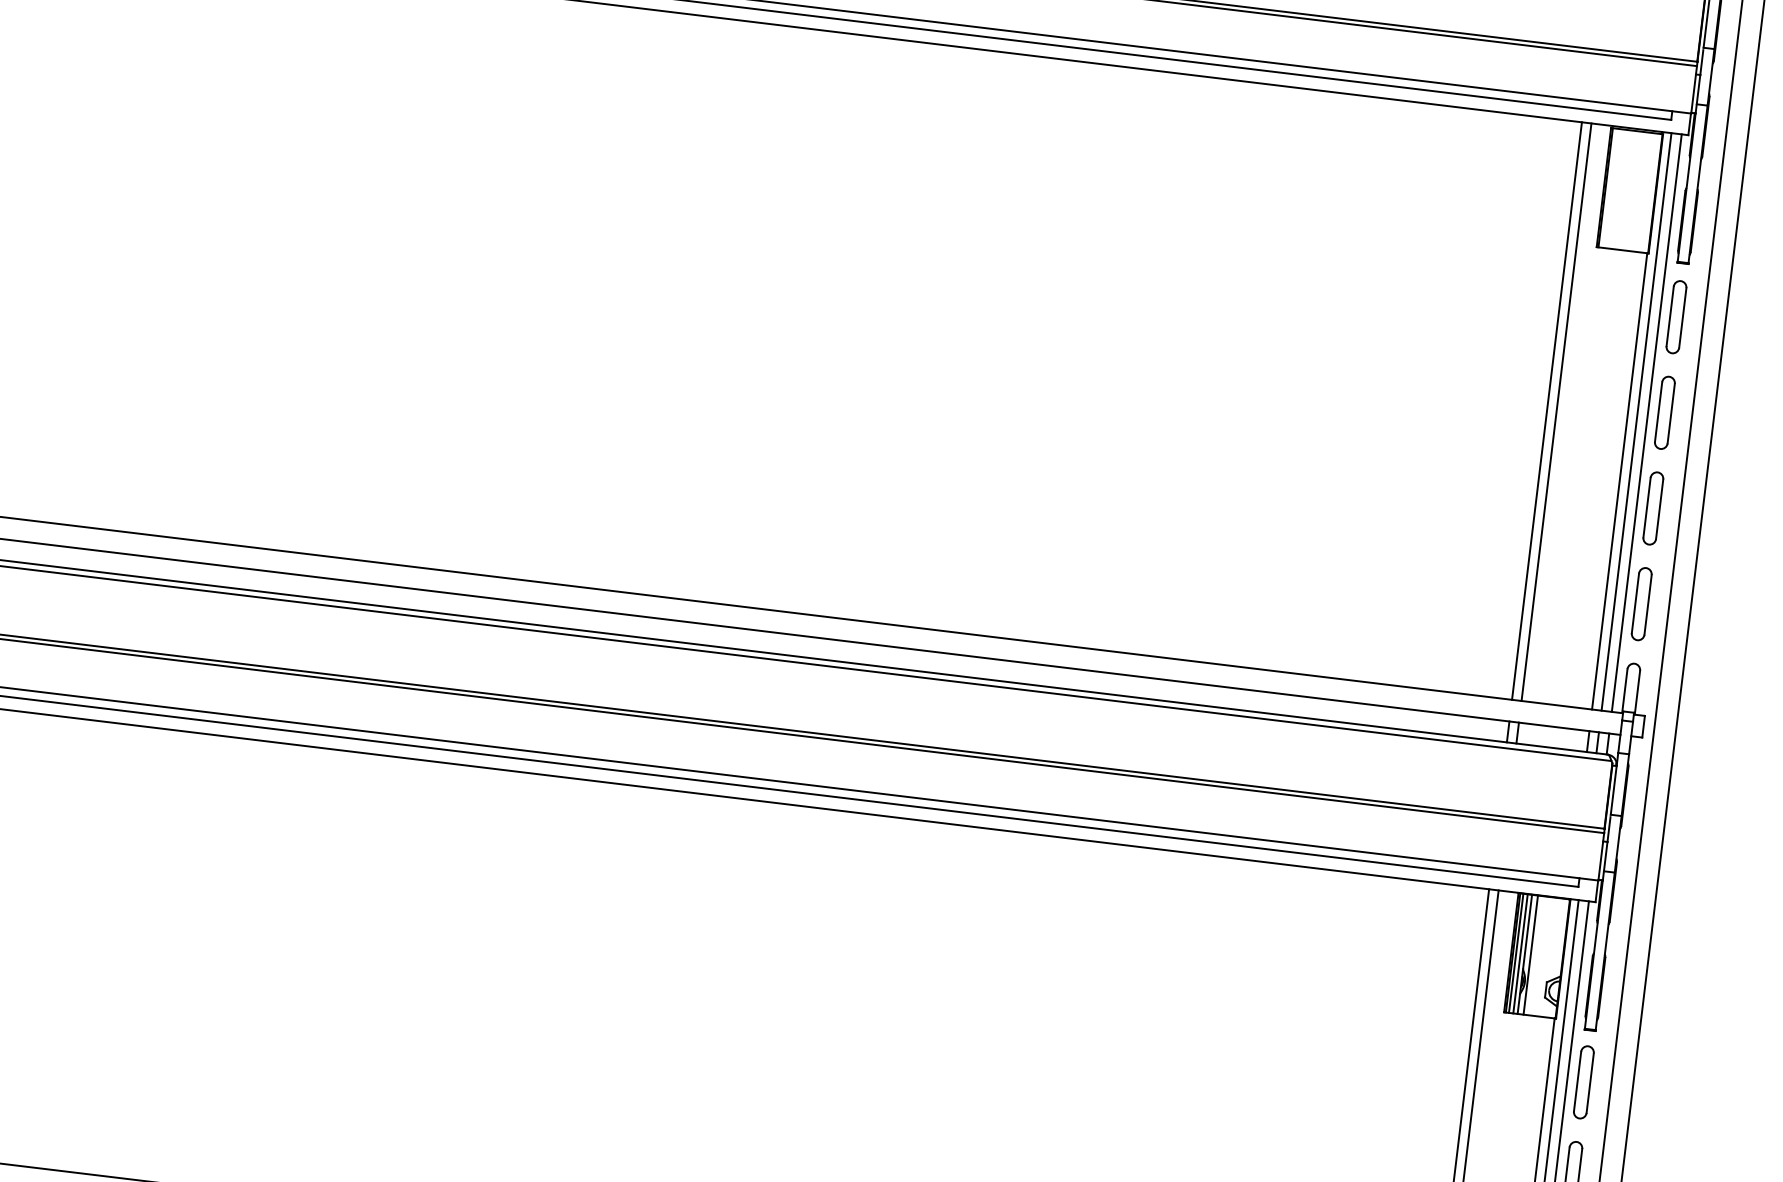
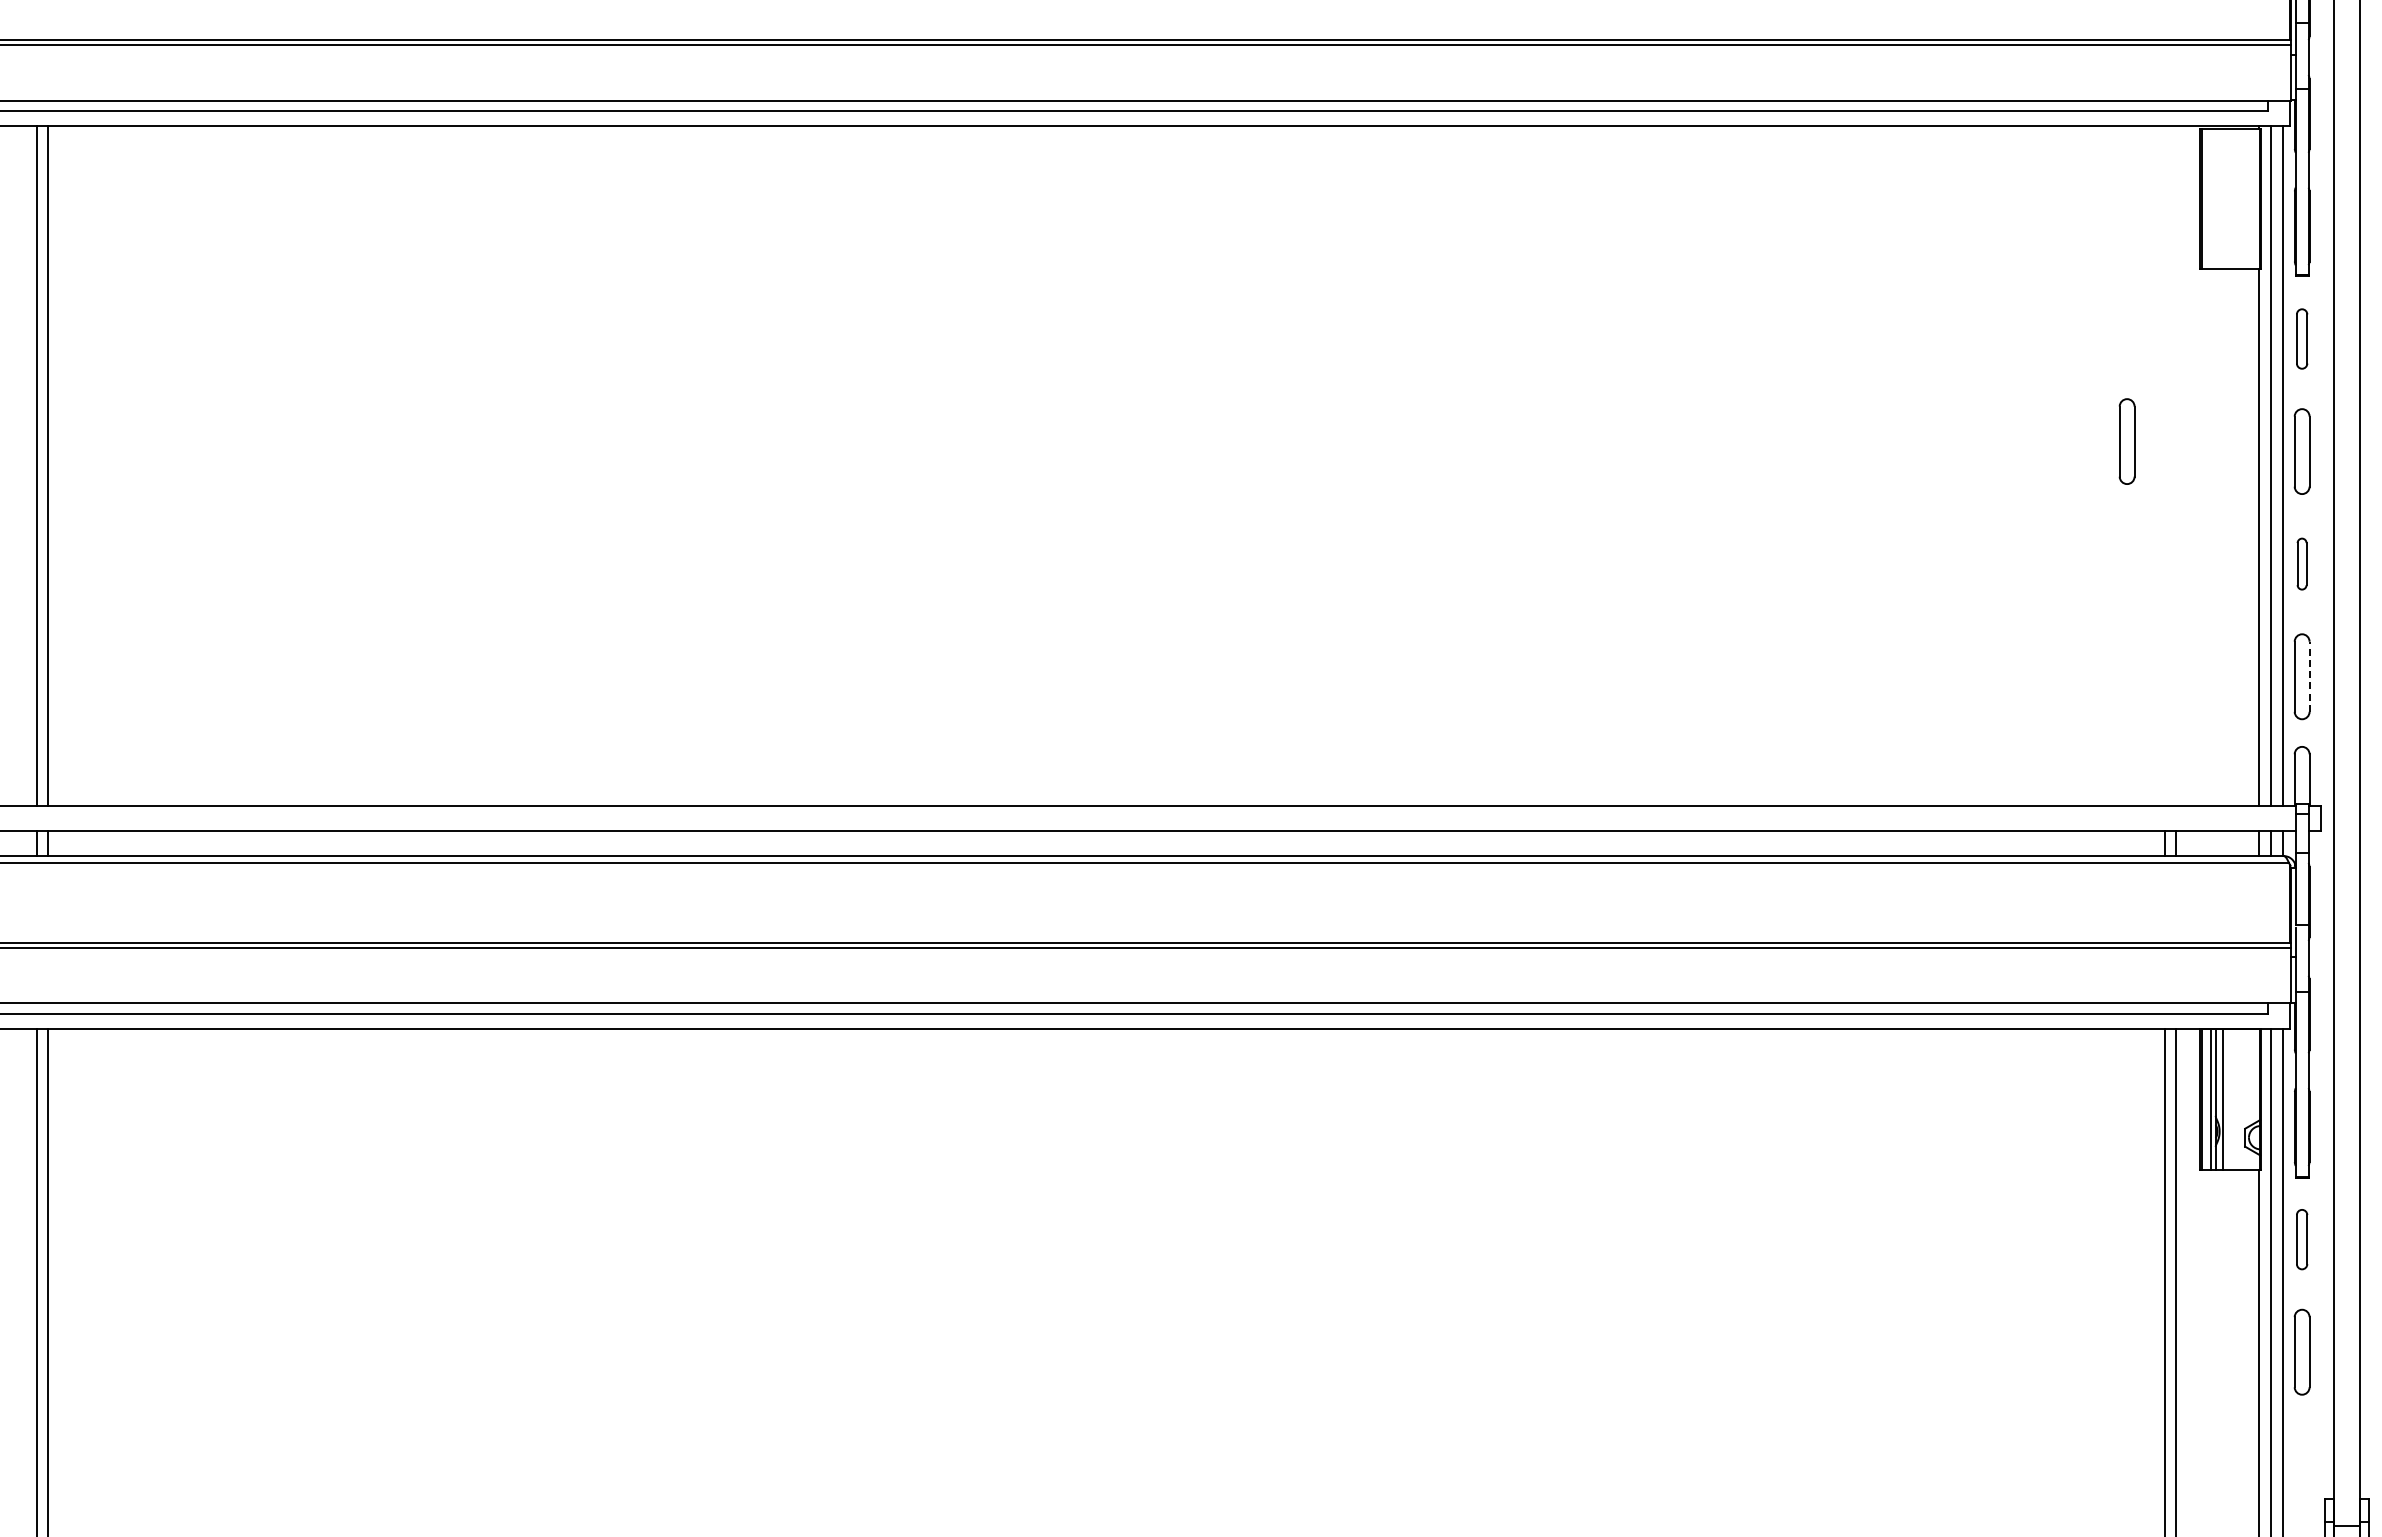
part: (1675, 316) -> (2301, 338), size x0.7
part: (1516, 386) -> (2126, 441), added
line: (1547, 410) -> (2165, 465), removed
line: (1556, 411) -> (2176, 465), removed
part: (1652, 507) -> (2301, 563), size x0.6
line: (1648, 604) -> (2309, 676), solid -> dashed
line: (1516, 953) -> (2205, 1099), removed
part: (1583, 1082) -> (2301, 1239), size x0.7

